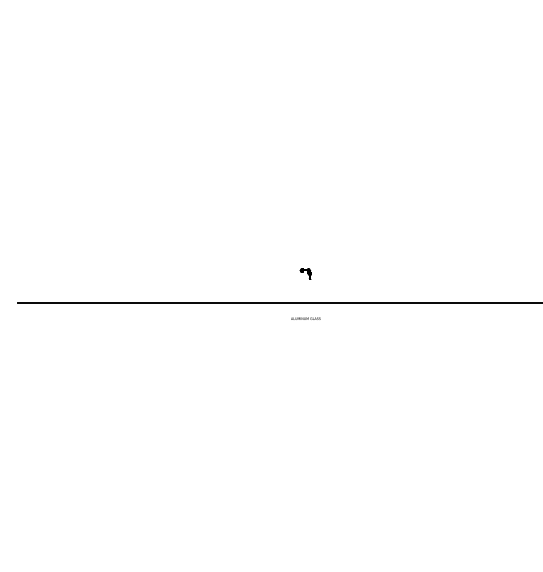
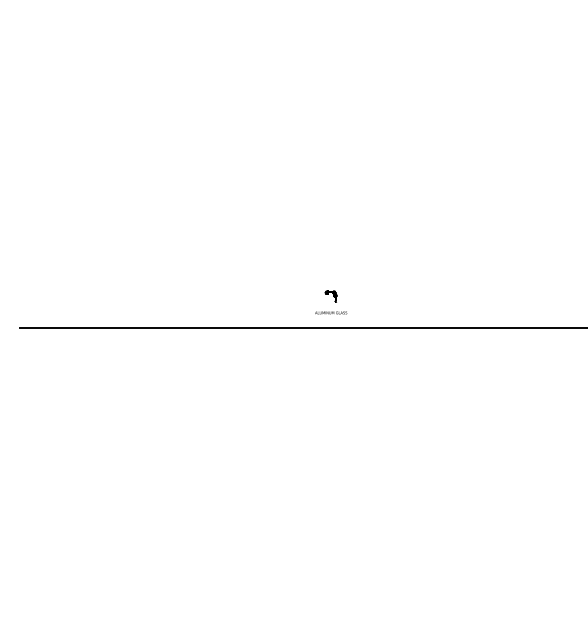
text: (306, 318) -> (331, 312), moved

